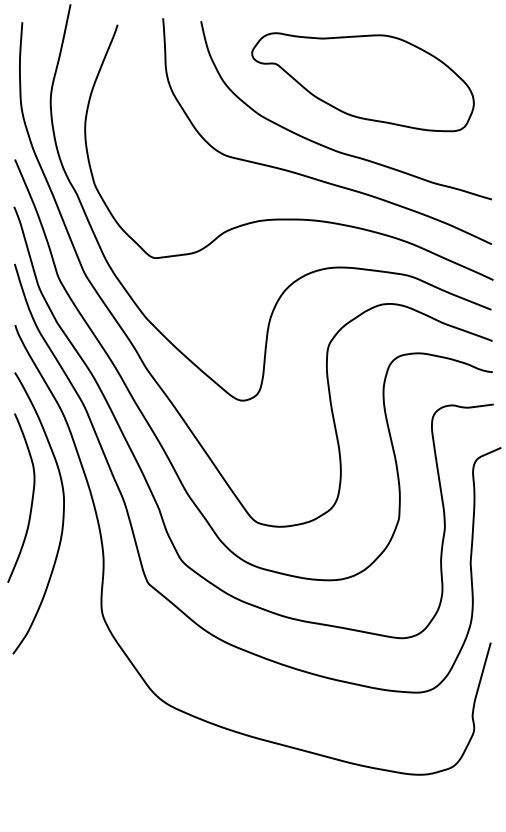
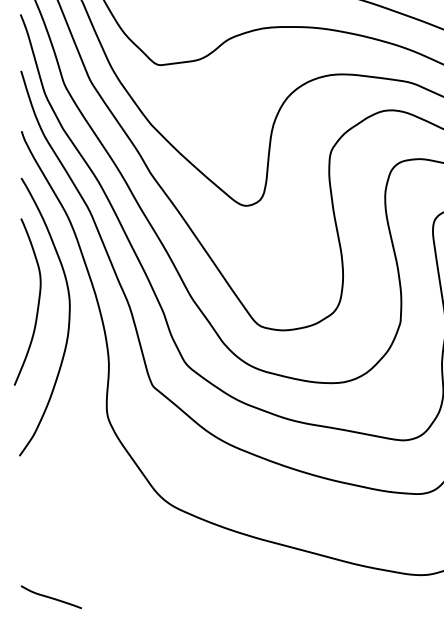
curve: (45, 797) -> (51, 597), added

